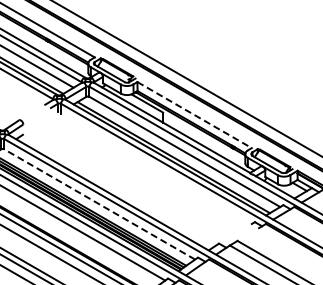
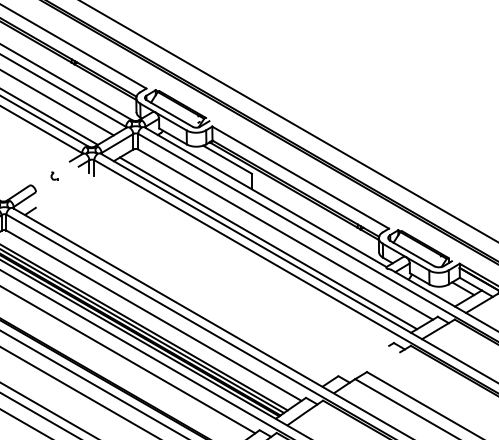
part: (34, 113) -> (53, 175), added
line: (195, 115) -> (302, 178), dashed -> solid
line: (99, 204) -> (153, 315), dashed -> solid

